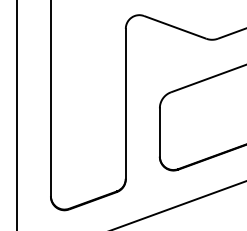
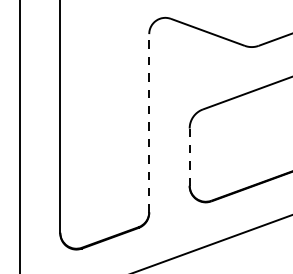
line: (125, 103) -> (148, 122), solid -> dashed
line: (159, 132) -> (189, 157), solid -> dashed

